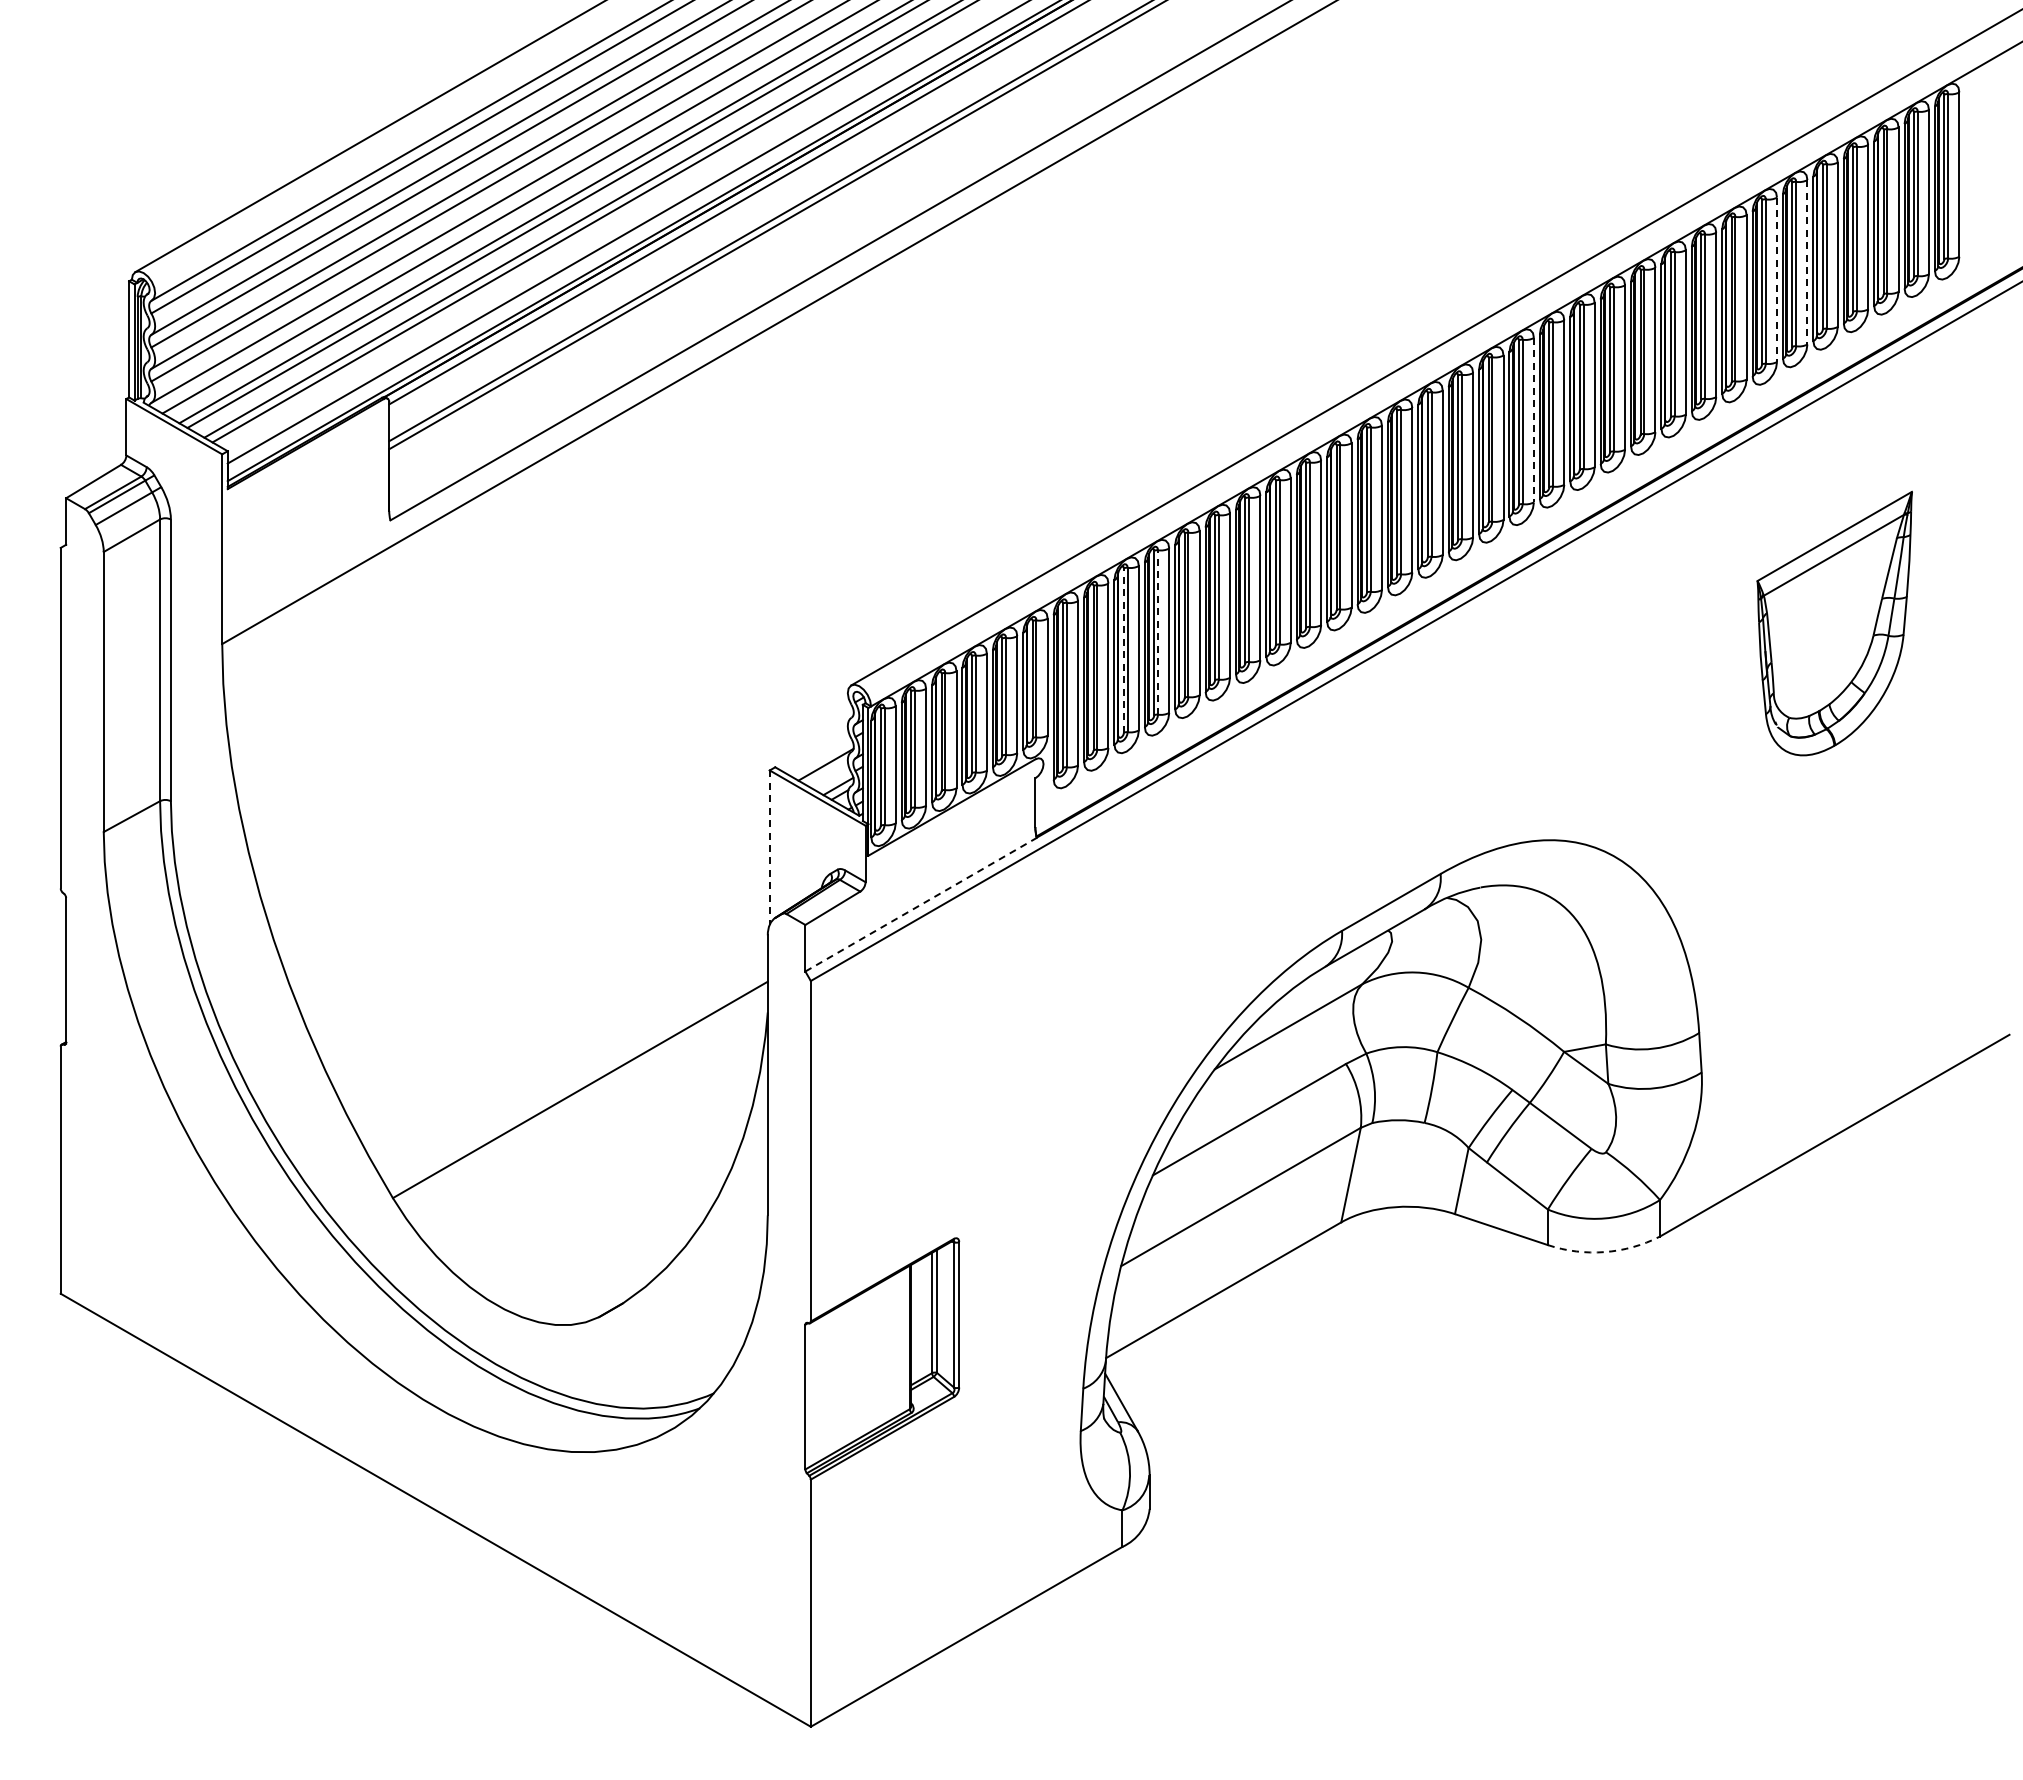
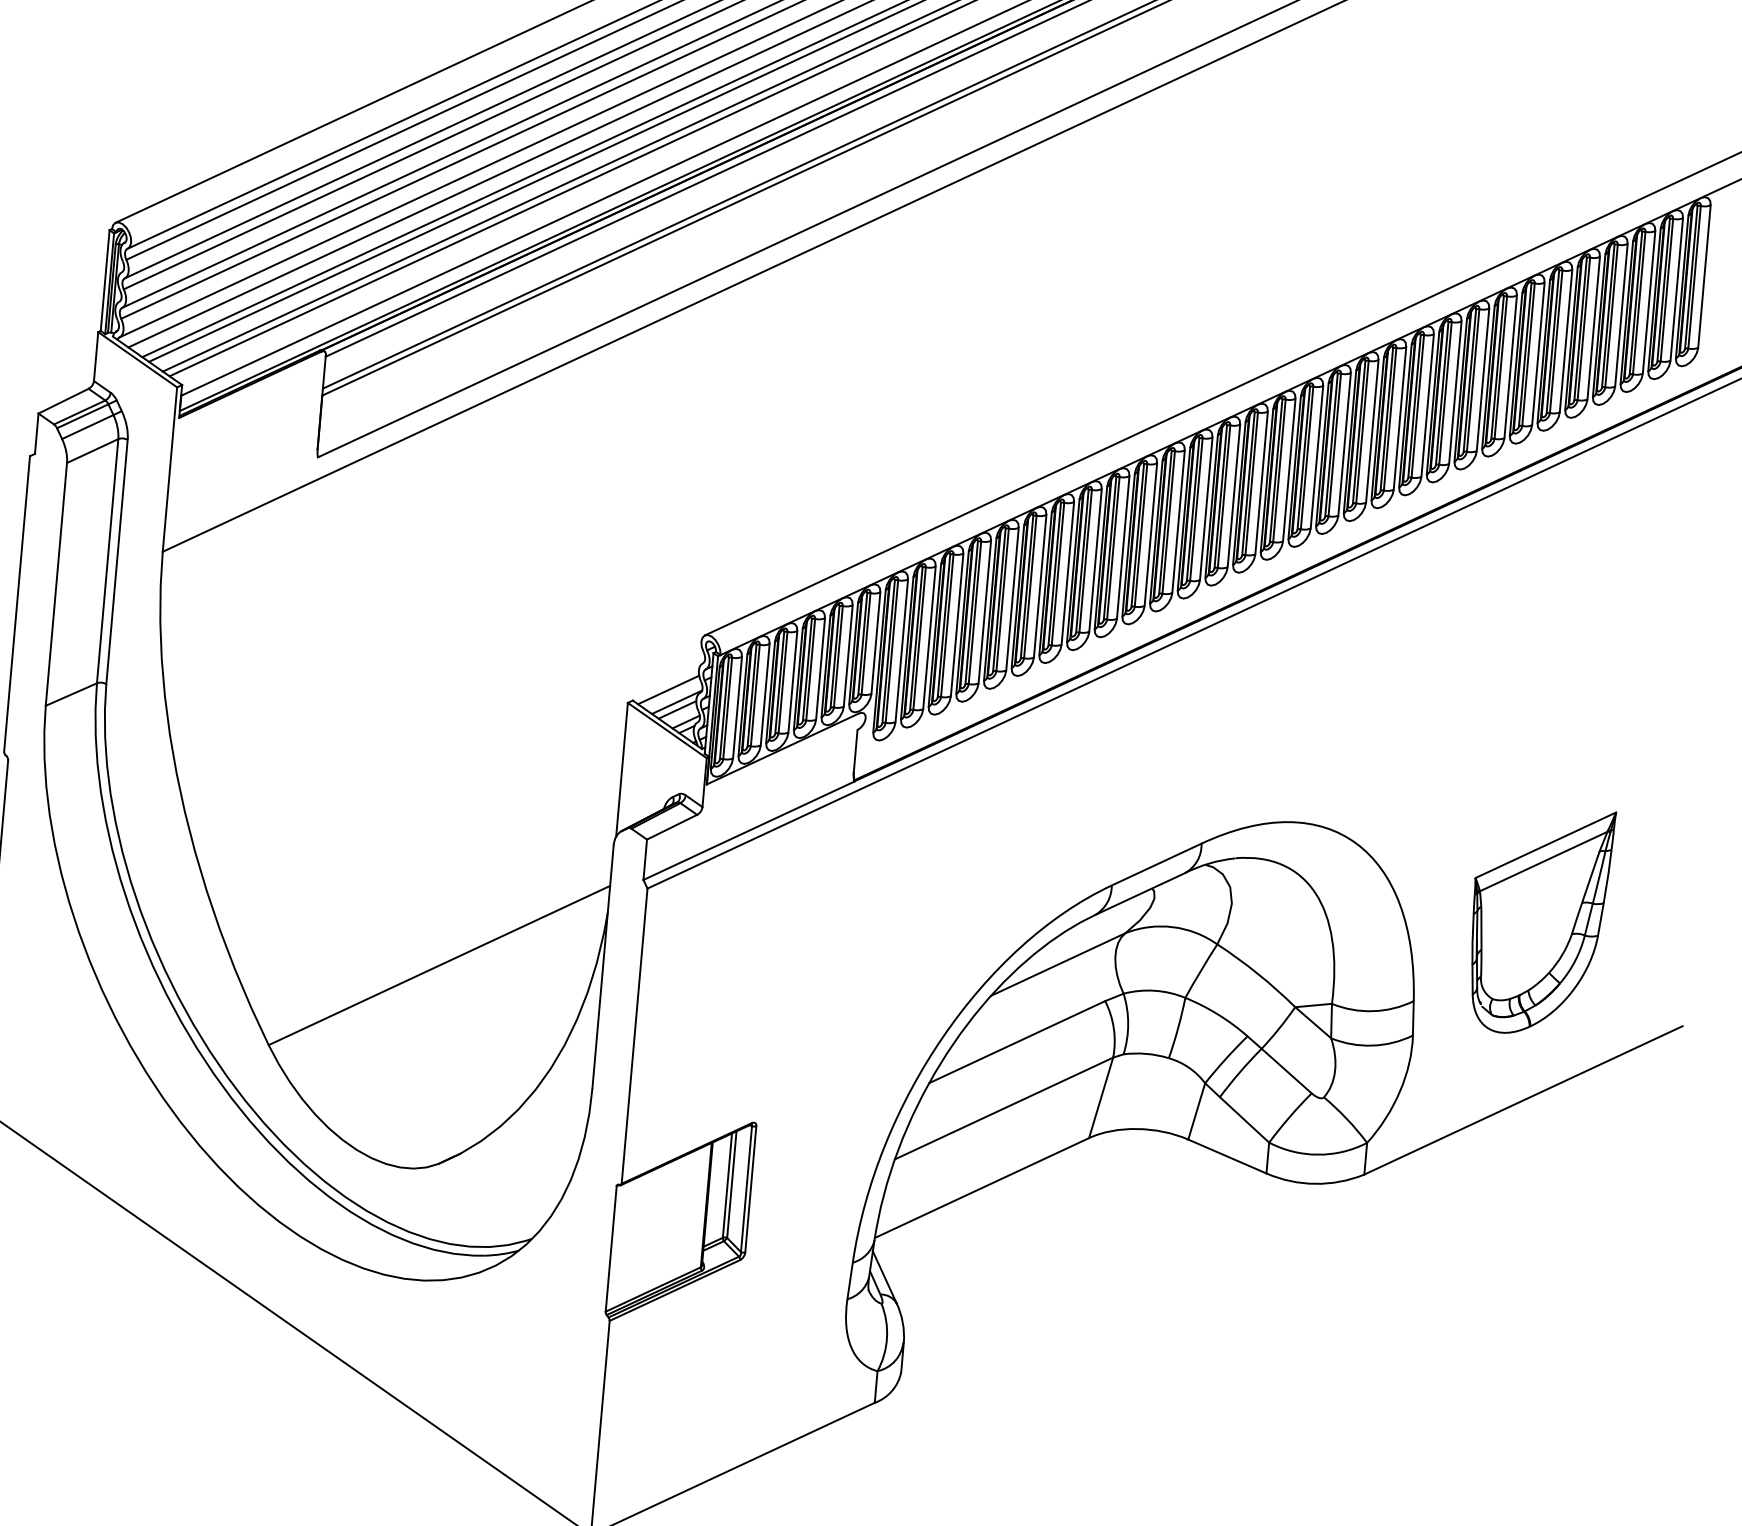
line: (1807, 262) -> (1566, 341), dashed -> solid
line: (1777, 280) -> (1538, 354), dashed -> solid
line: (1533, 420) -> (1316, 457), dashed -> solid
part: (1834, 623) -> (1538, 920), moved
line: (1158, 631) -> (975, 611), dashed -> solid
line: (1123, 650) -> (943, 625), dashed -> solid
line: (814, 751) -> (668, 689), added
line: (826, 773) -> (676, 709), added
line: (769, 848) -> (621, 770), dashed -> solid
line: (921, 904) -> (749, 830), dashed -> solid
arc: (1604, 1252) -> (1315, 1184), dashed -> solid

